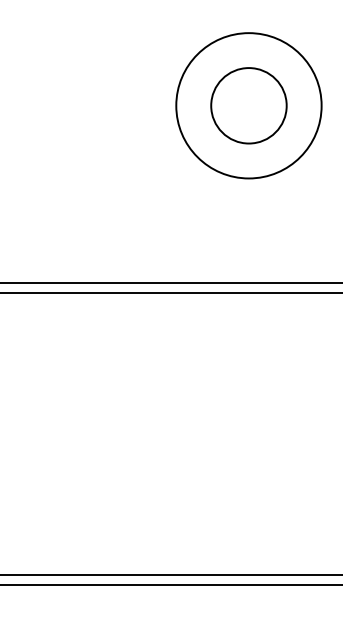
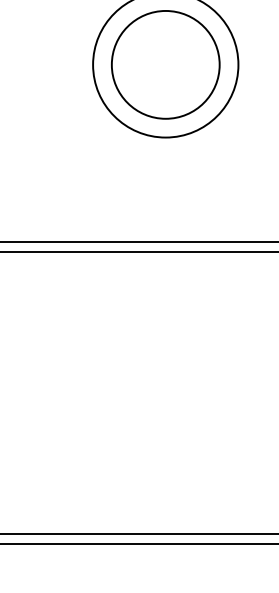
circle: (248, 105) -> (165, 64), size x1.43

